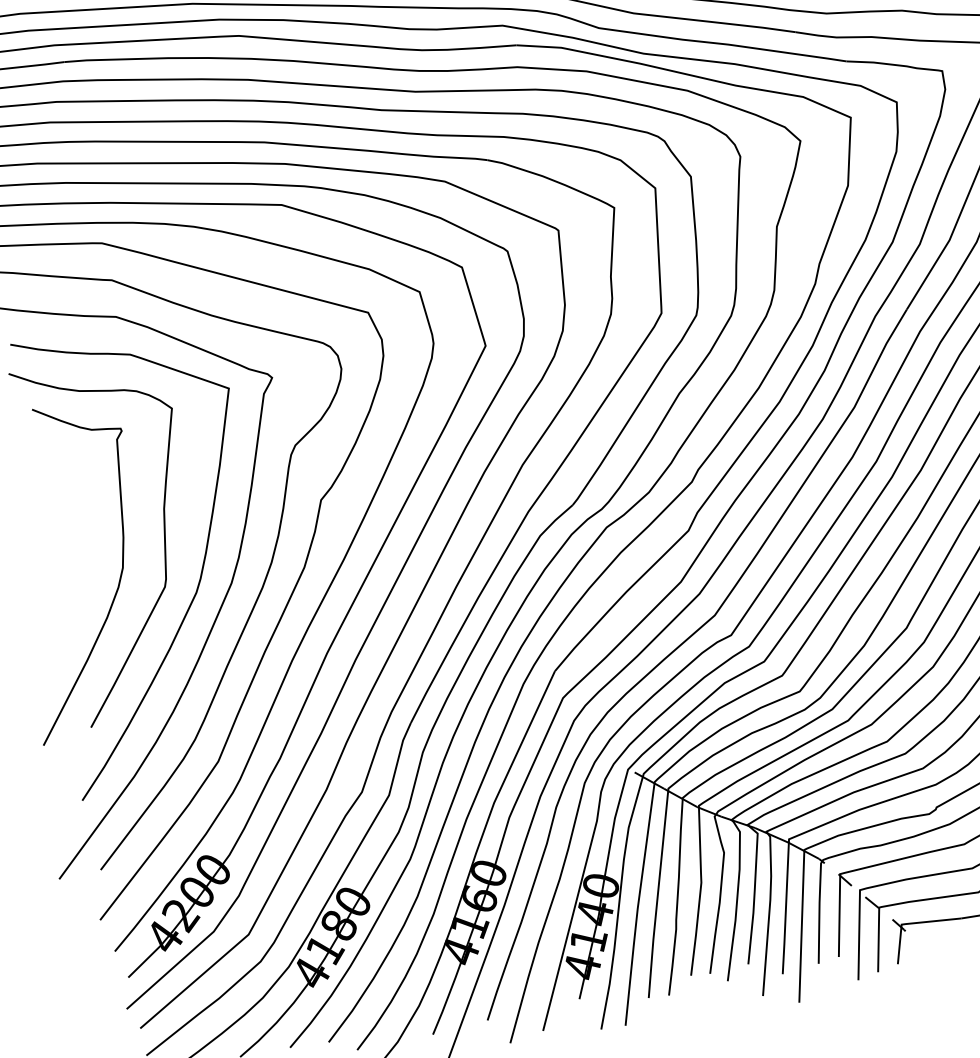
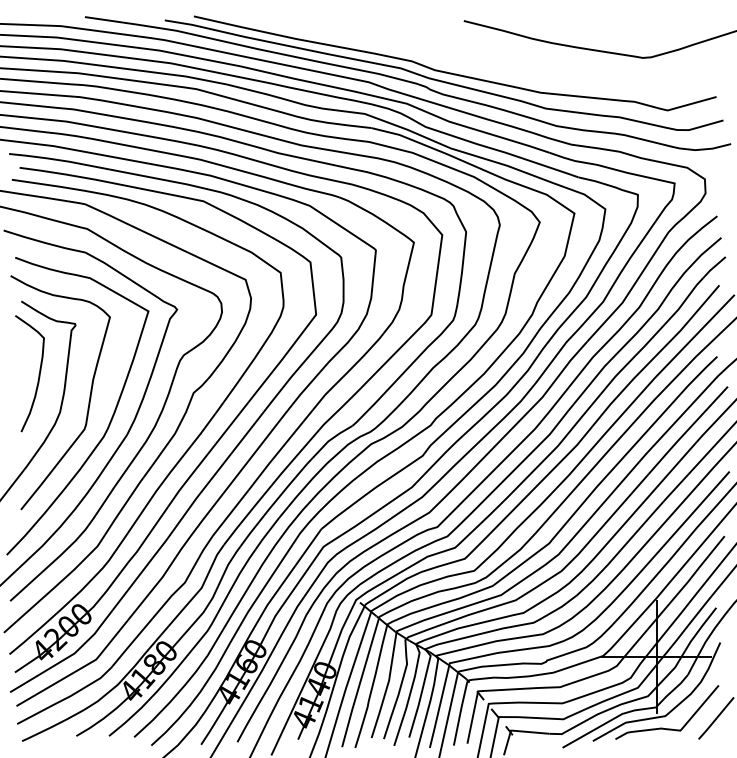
curve: (79, 516) -> (38, 374), added

